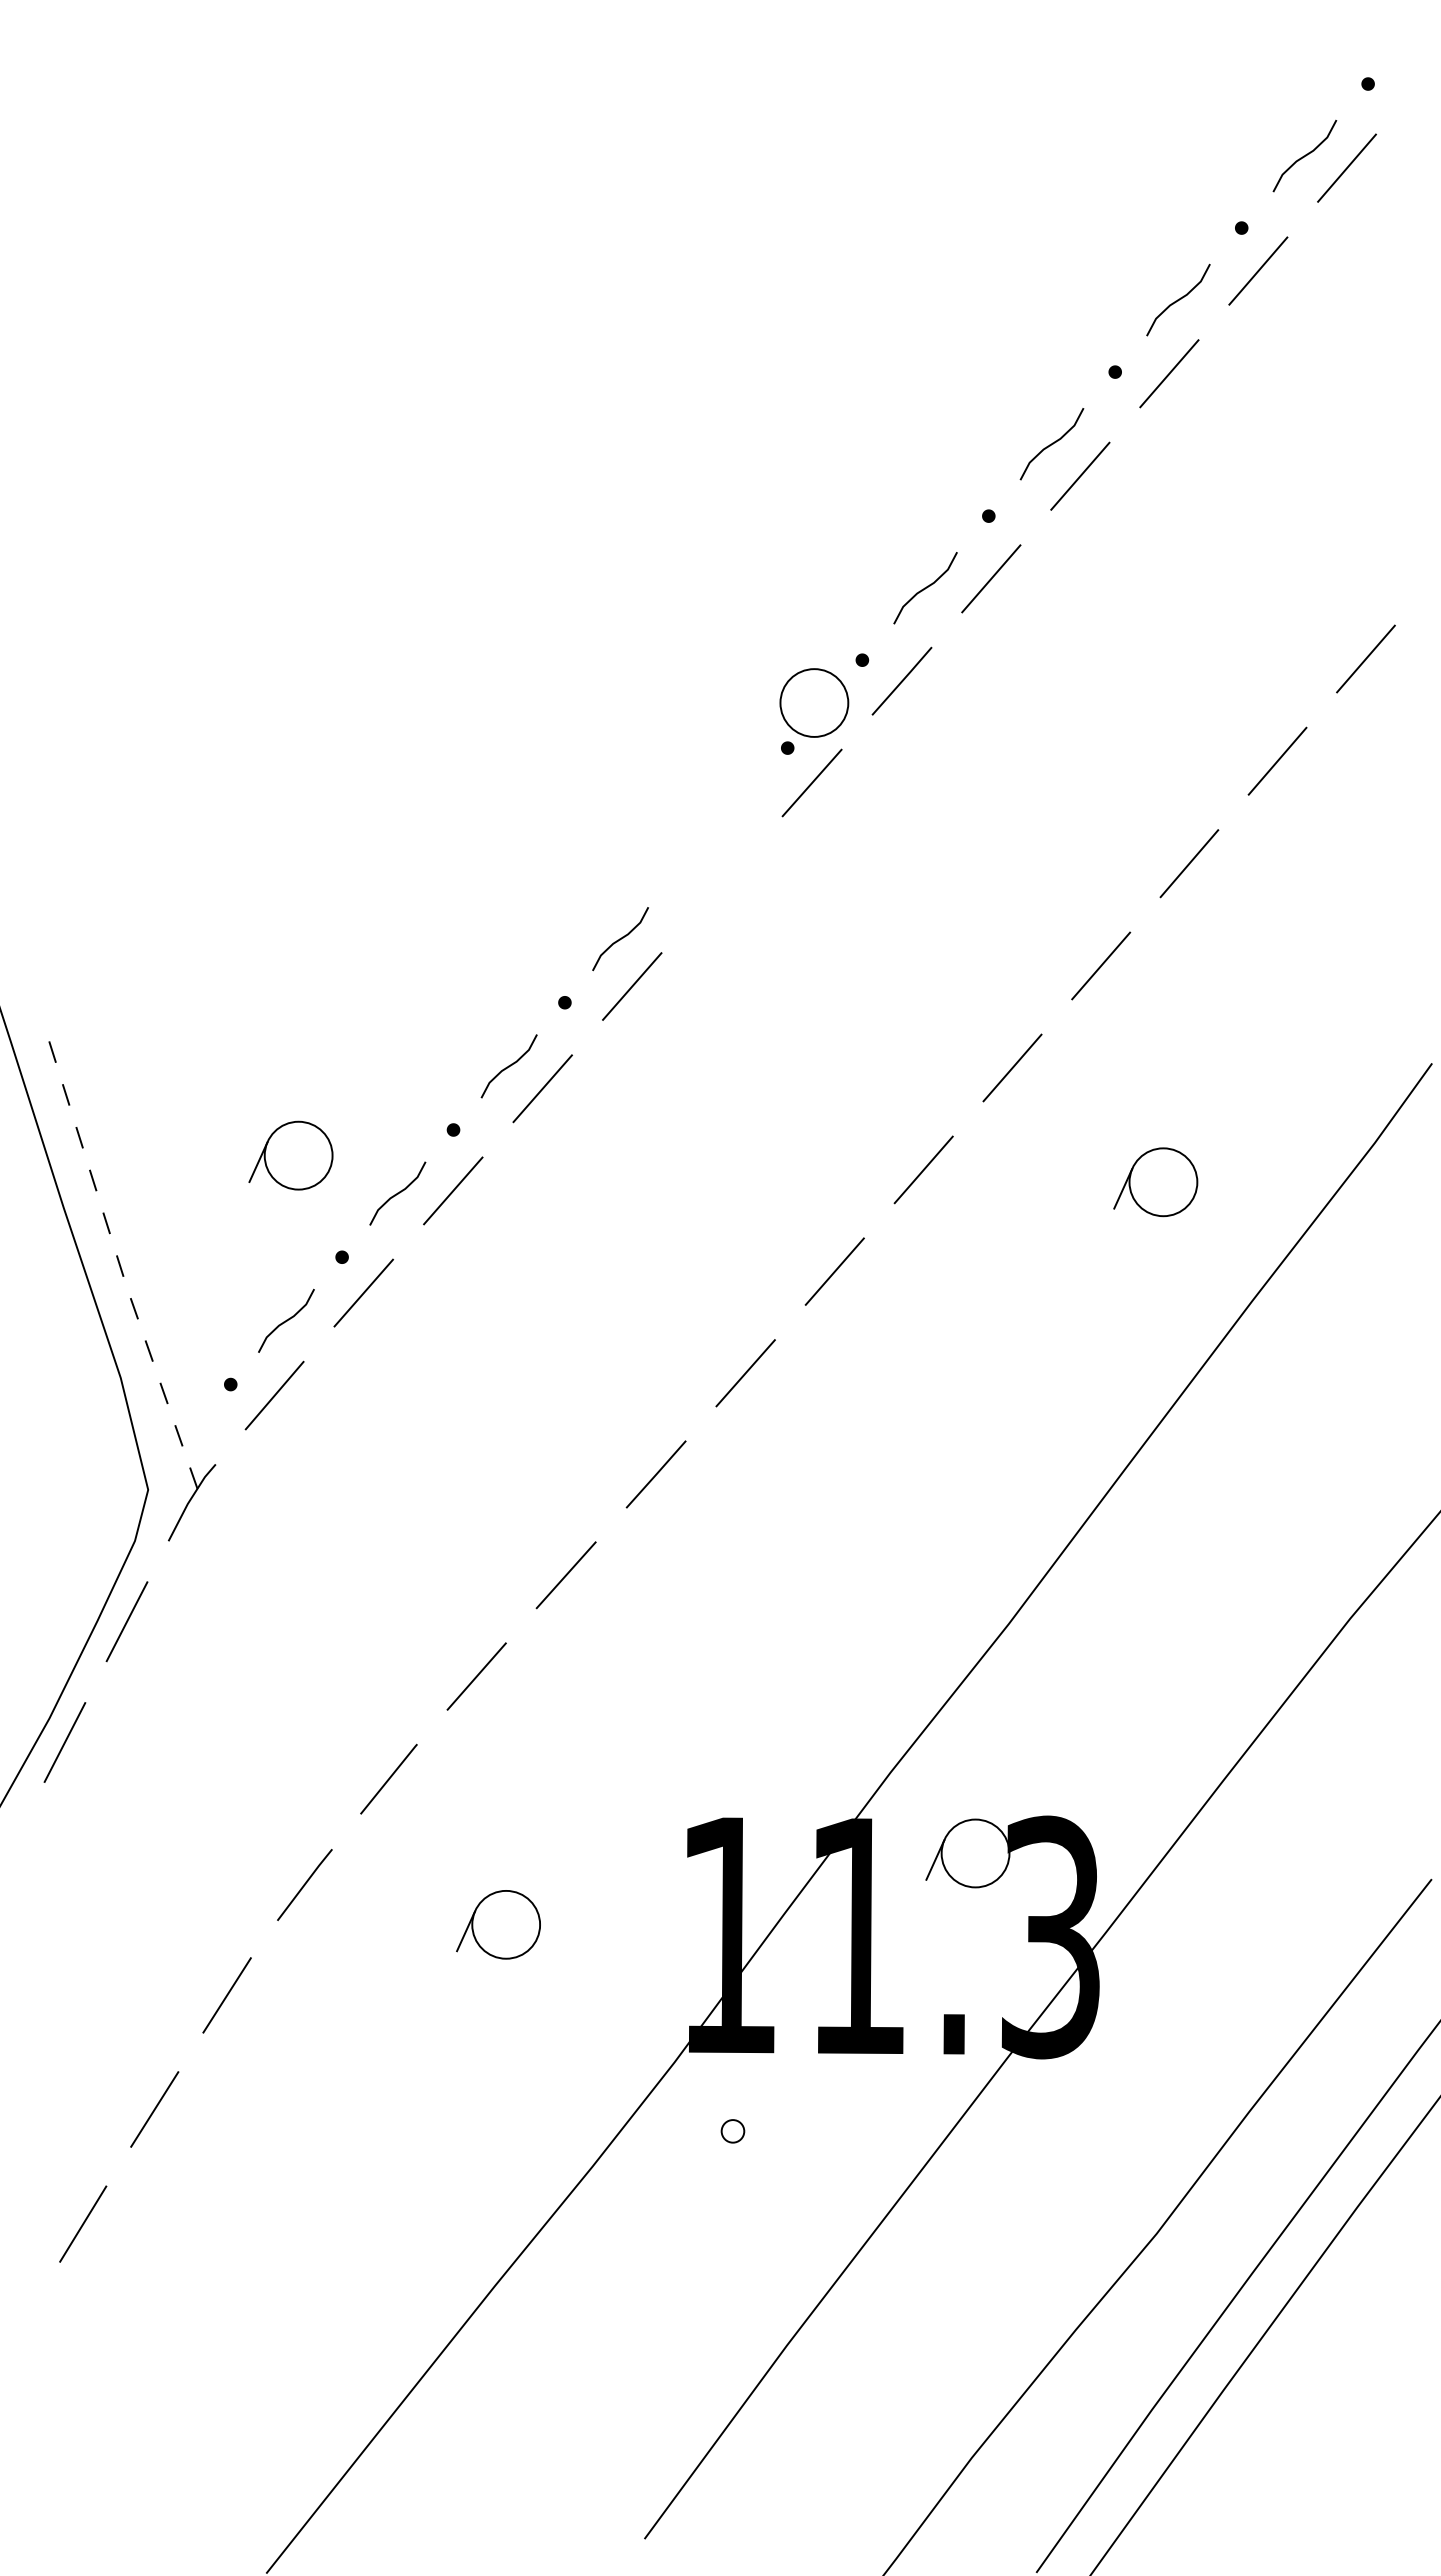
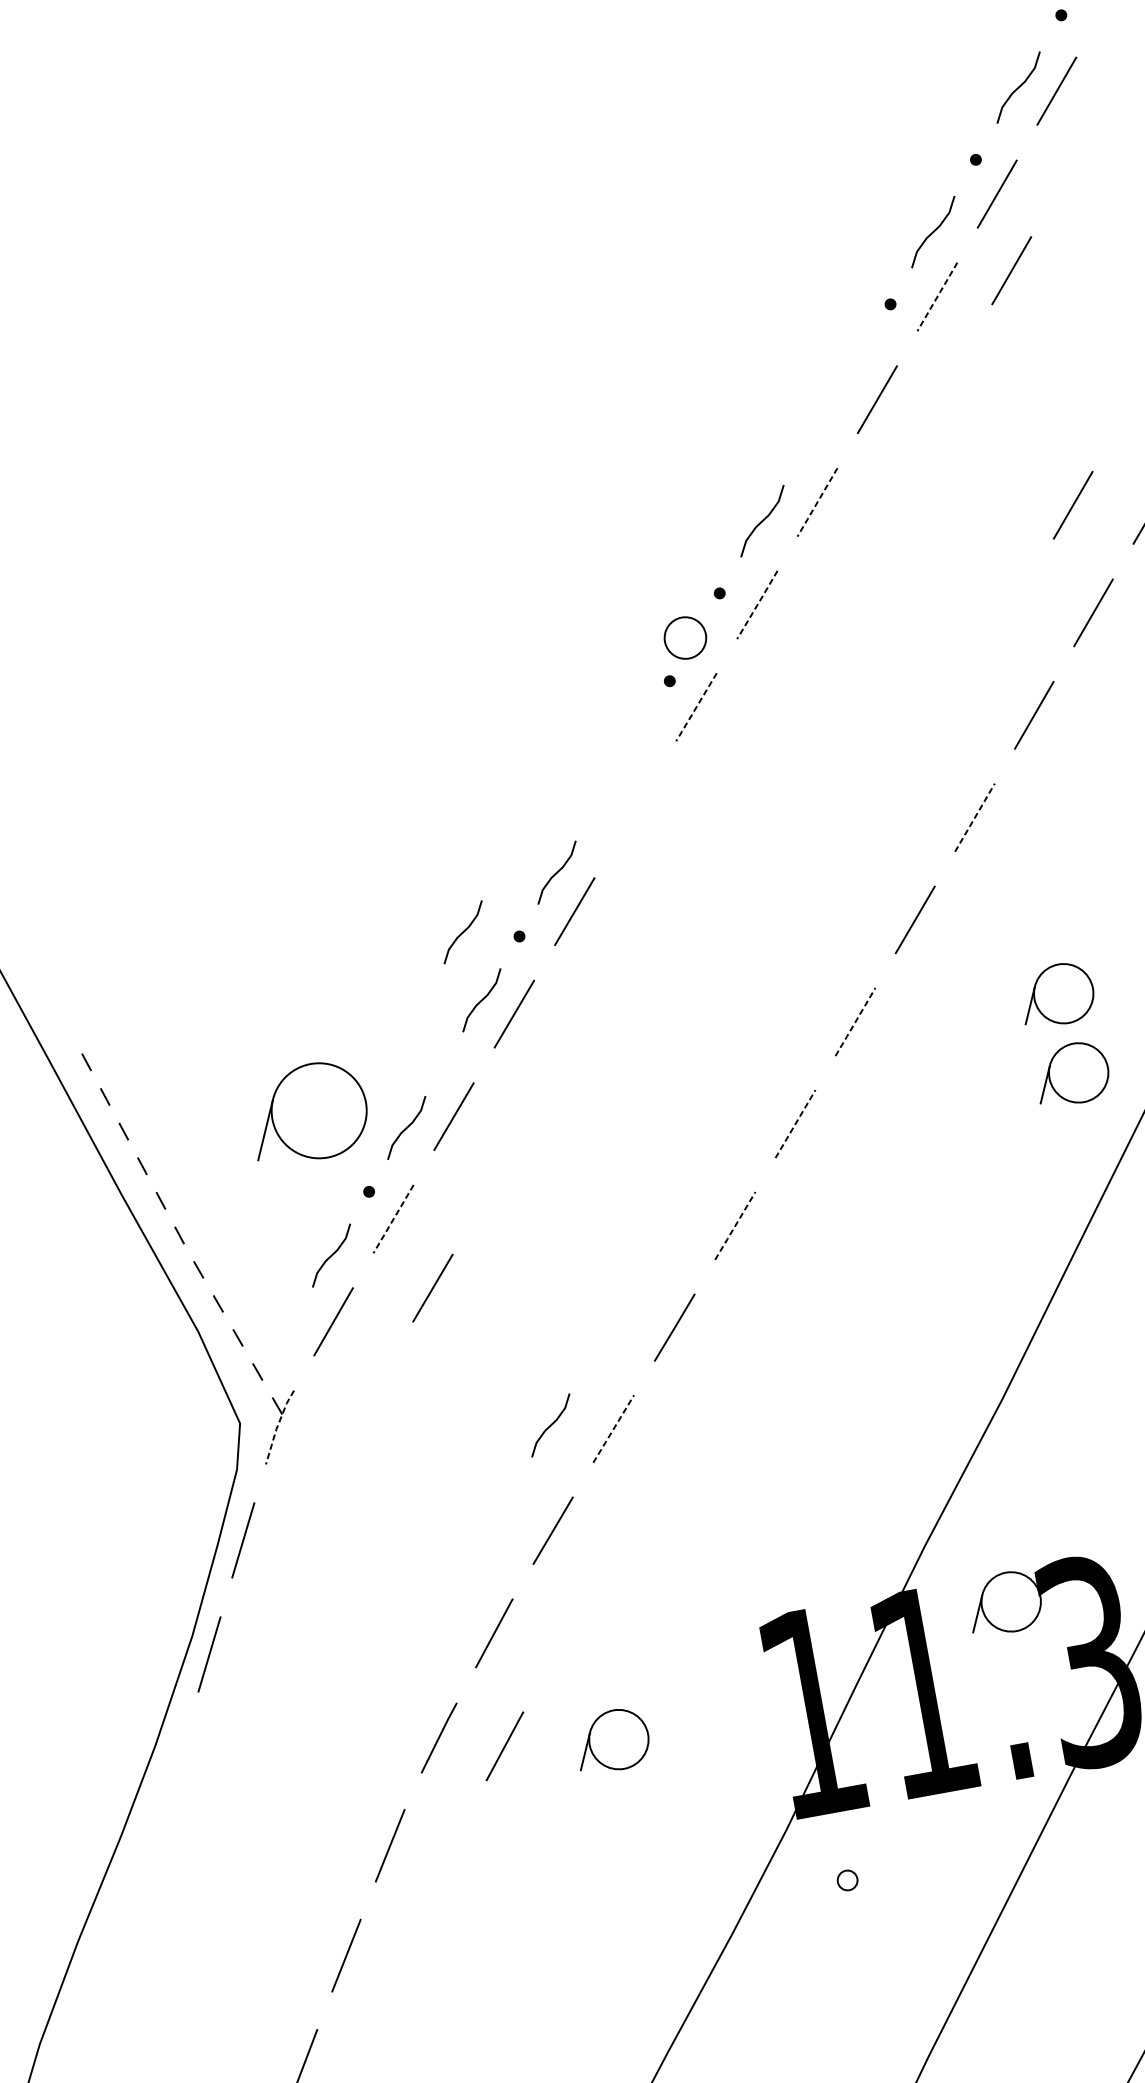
line: (1258, 359) -> (1011, 270), added
line: (1169, 374) -> (937, 297), solid -> dashed
curve: (1051, 444) -> (847, 377), removed
fill: (988, 515) -> (804, 448), removed
line: (990, 579) -> (816, 503), solid -> dashed
line: (1277, 635) -> (1072, 504), added
line: (902, 681) -> (757, 605), solid -> dashed
circle: (814, 702) -> (685, 637), size x0.7
line: (811, 783) -> (696, 707), solid -> dashed
line: (1101, 965) -> (975, 817), solid -> dashed
curve: (502, 986) -> (463, 932), added
fill: (453, 1129) -> (444, 1063), removed
part: (290, 1155) -> (308, 1112), size x1.6
line: (923, 1170) -> (855, 1022), solid -> dashed
line: (835, 1271) -> (796, 1123), solid -> dashed
part: (1155, 1274) -> (1071, 1074), added
line: (363, 1293) -> (393, 1219), solid -> dashed
line: (746, 1372) -> (735, 1225), solid -> dashed
line: (393, 1378) -> (433, 1287), added
fill: (230, 1384) -> (293, 1319), removed
line: (189, 1501) -> (277, 1426), solid -> dashed
curve: (496, 1557) -> (550, 1425), added
line: (566, 1574) -> (613, 1428), solid -> dashed
line: (376, 1907) -> (504, 1745), added

